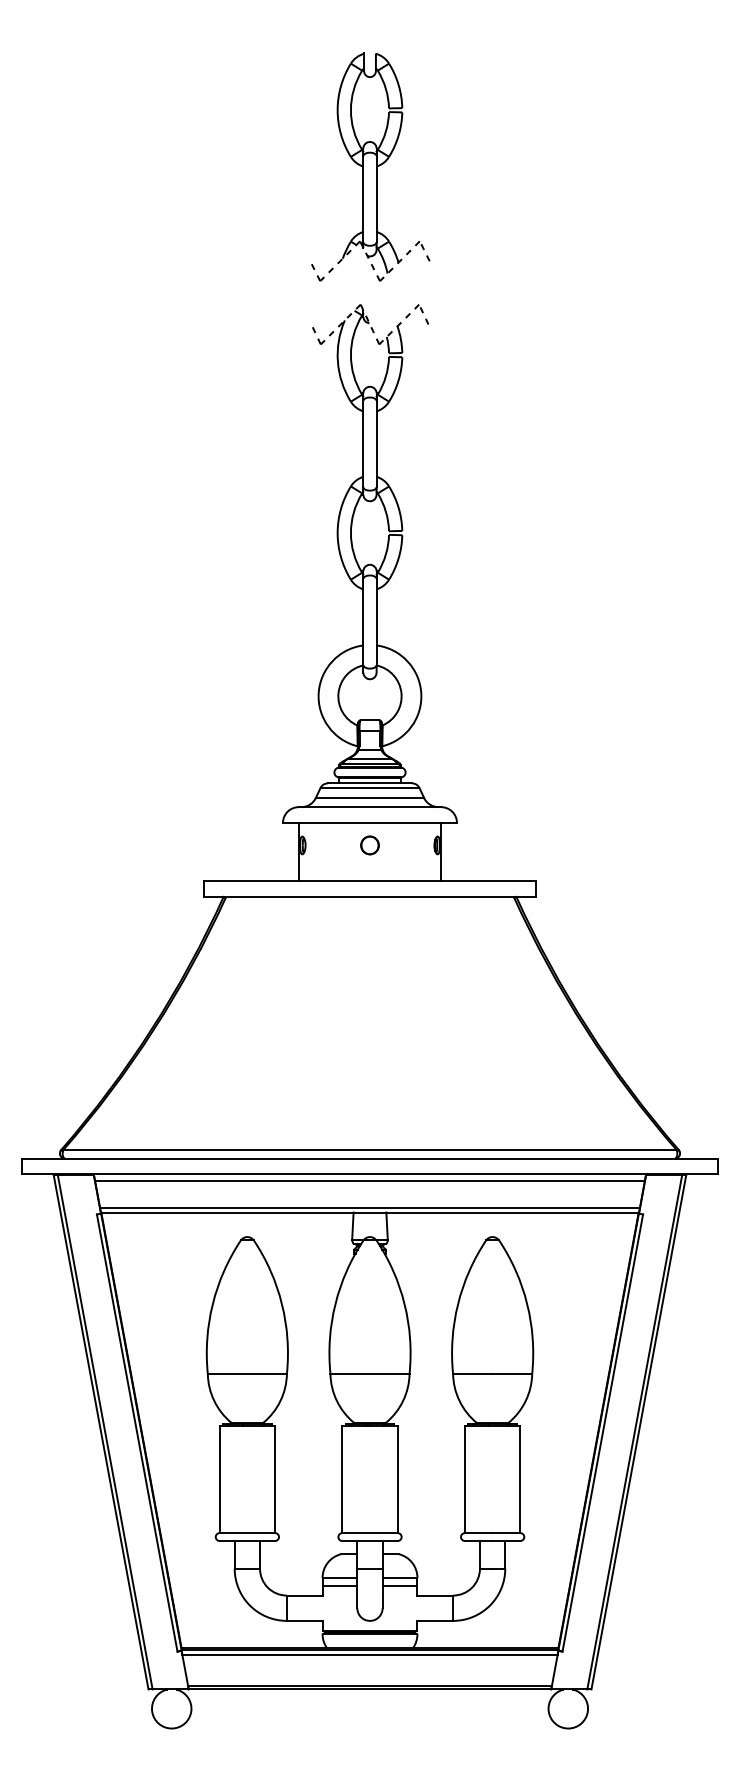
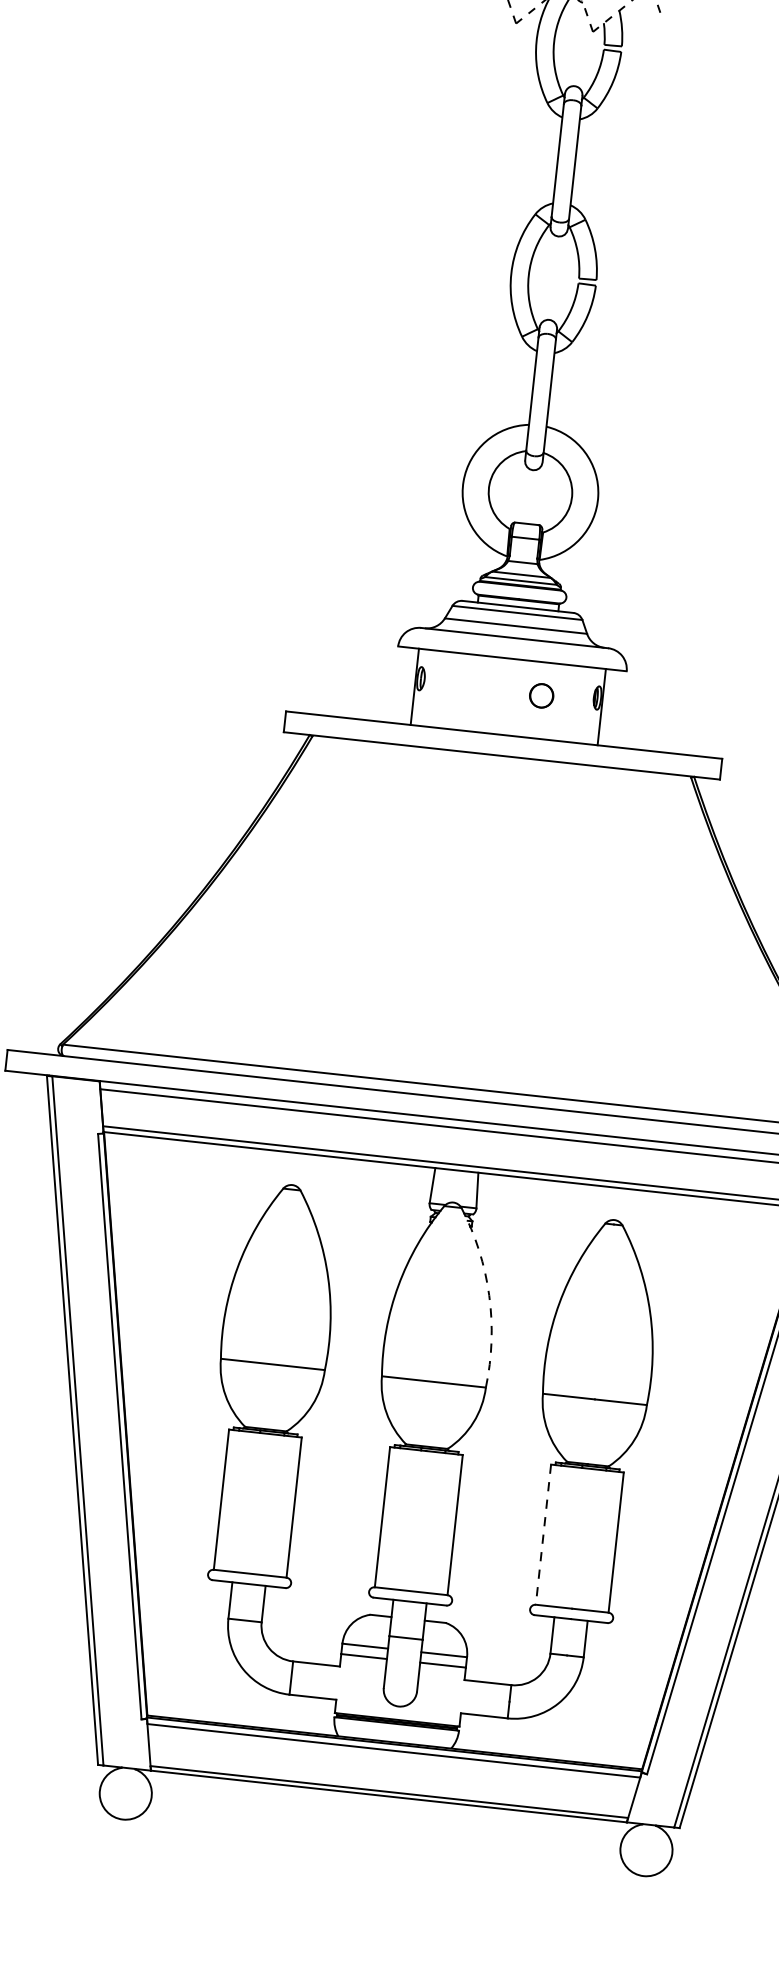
part: (369, 845) -> (540, 695), moved
arc: (404, 1304) -> (489, 1296), solid -> dashed
line: (464, 1480) -> (542, 1535), solid -> dashed

